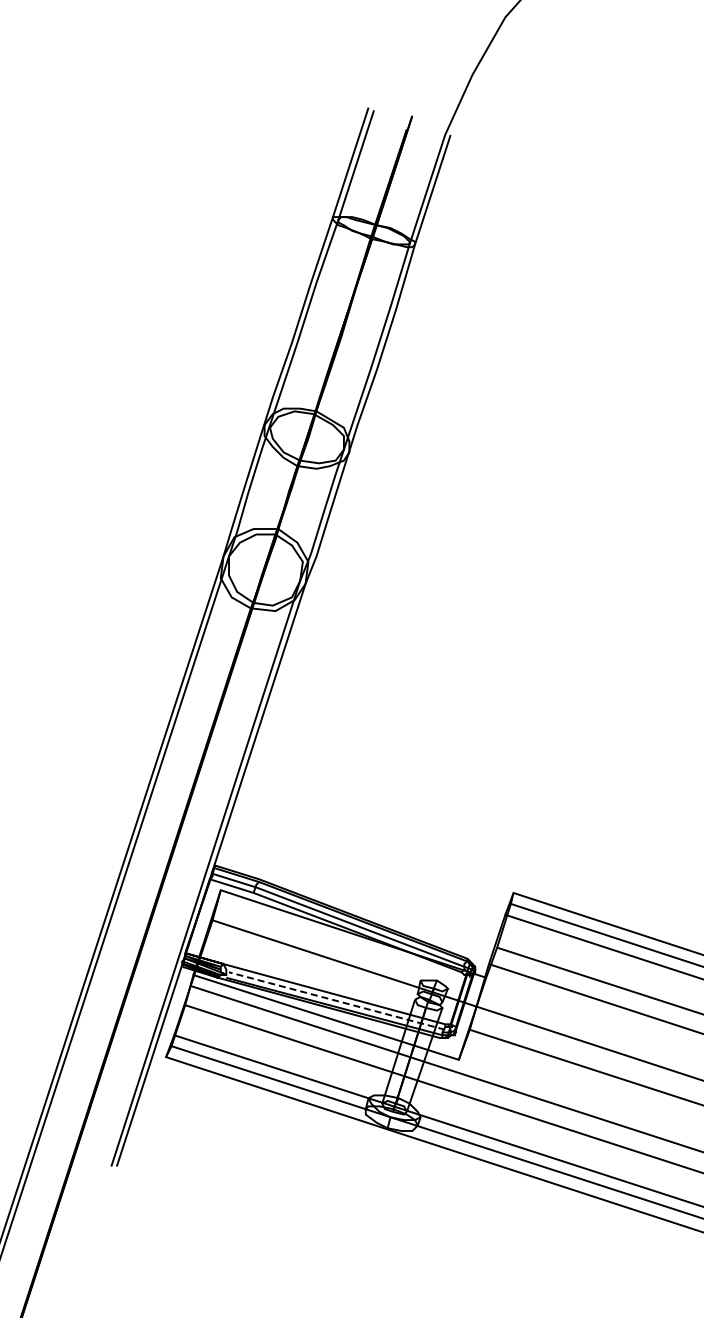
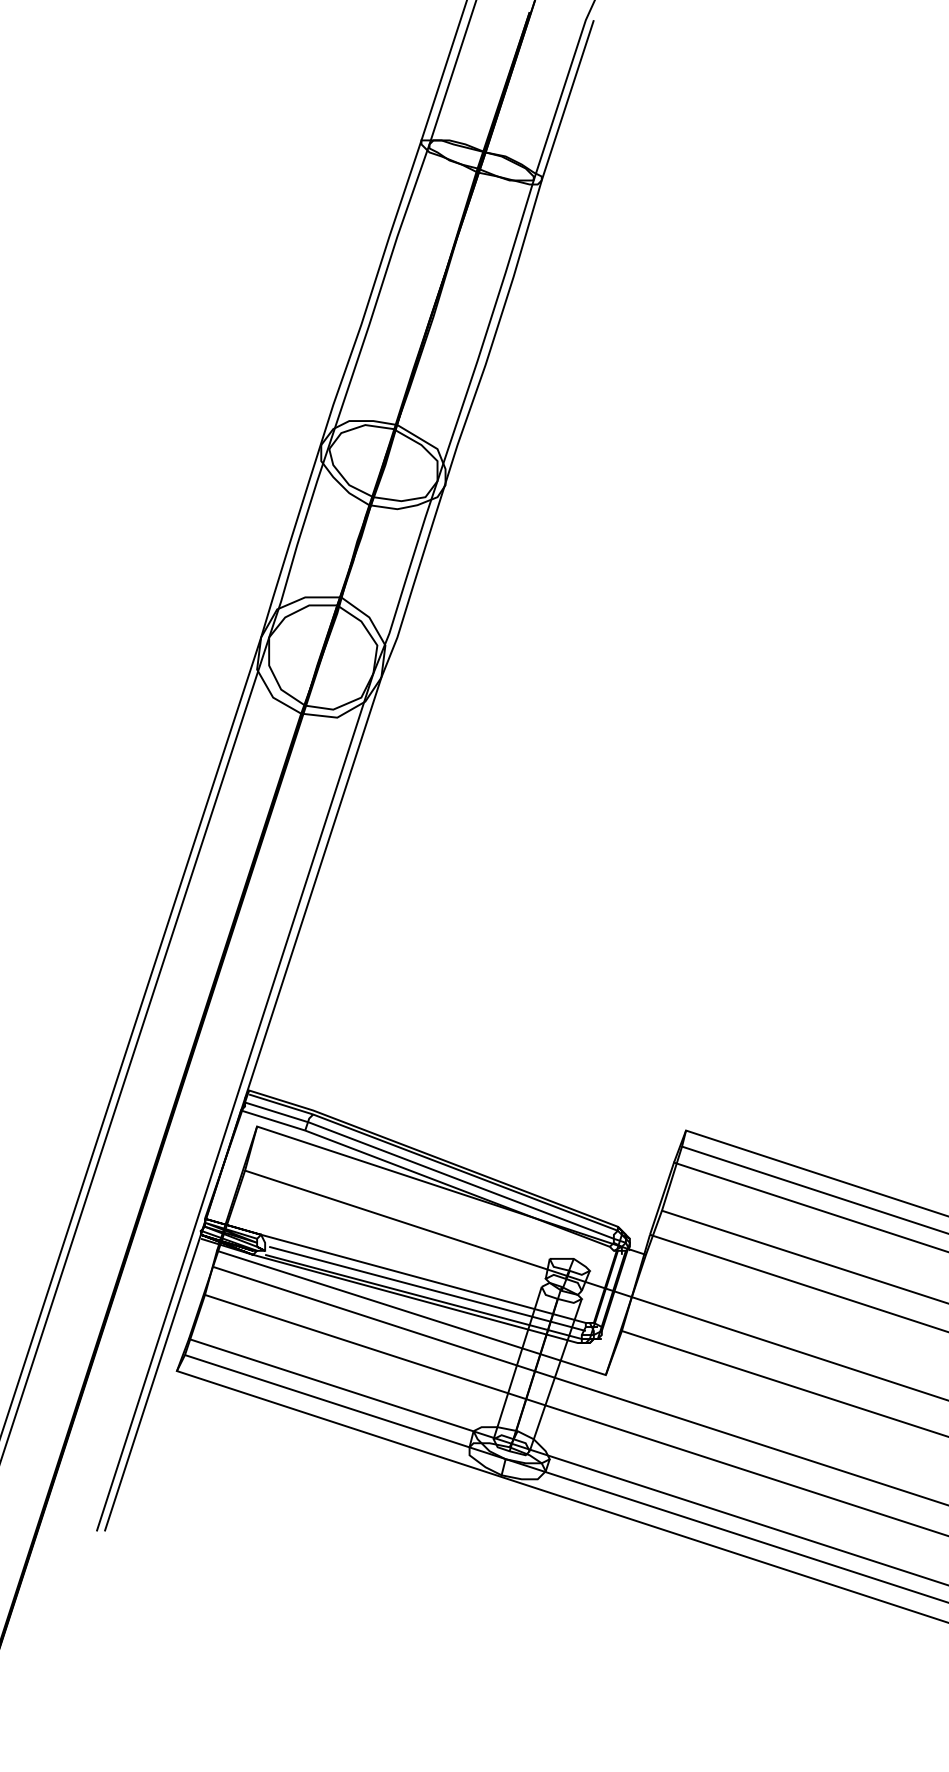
line: (337, 1001) -> (428, 1289), dashed -> solid

